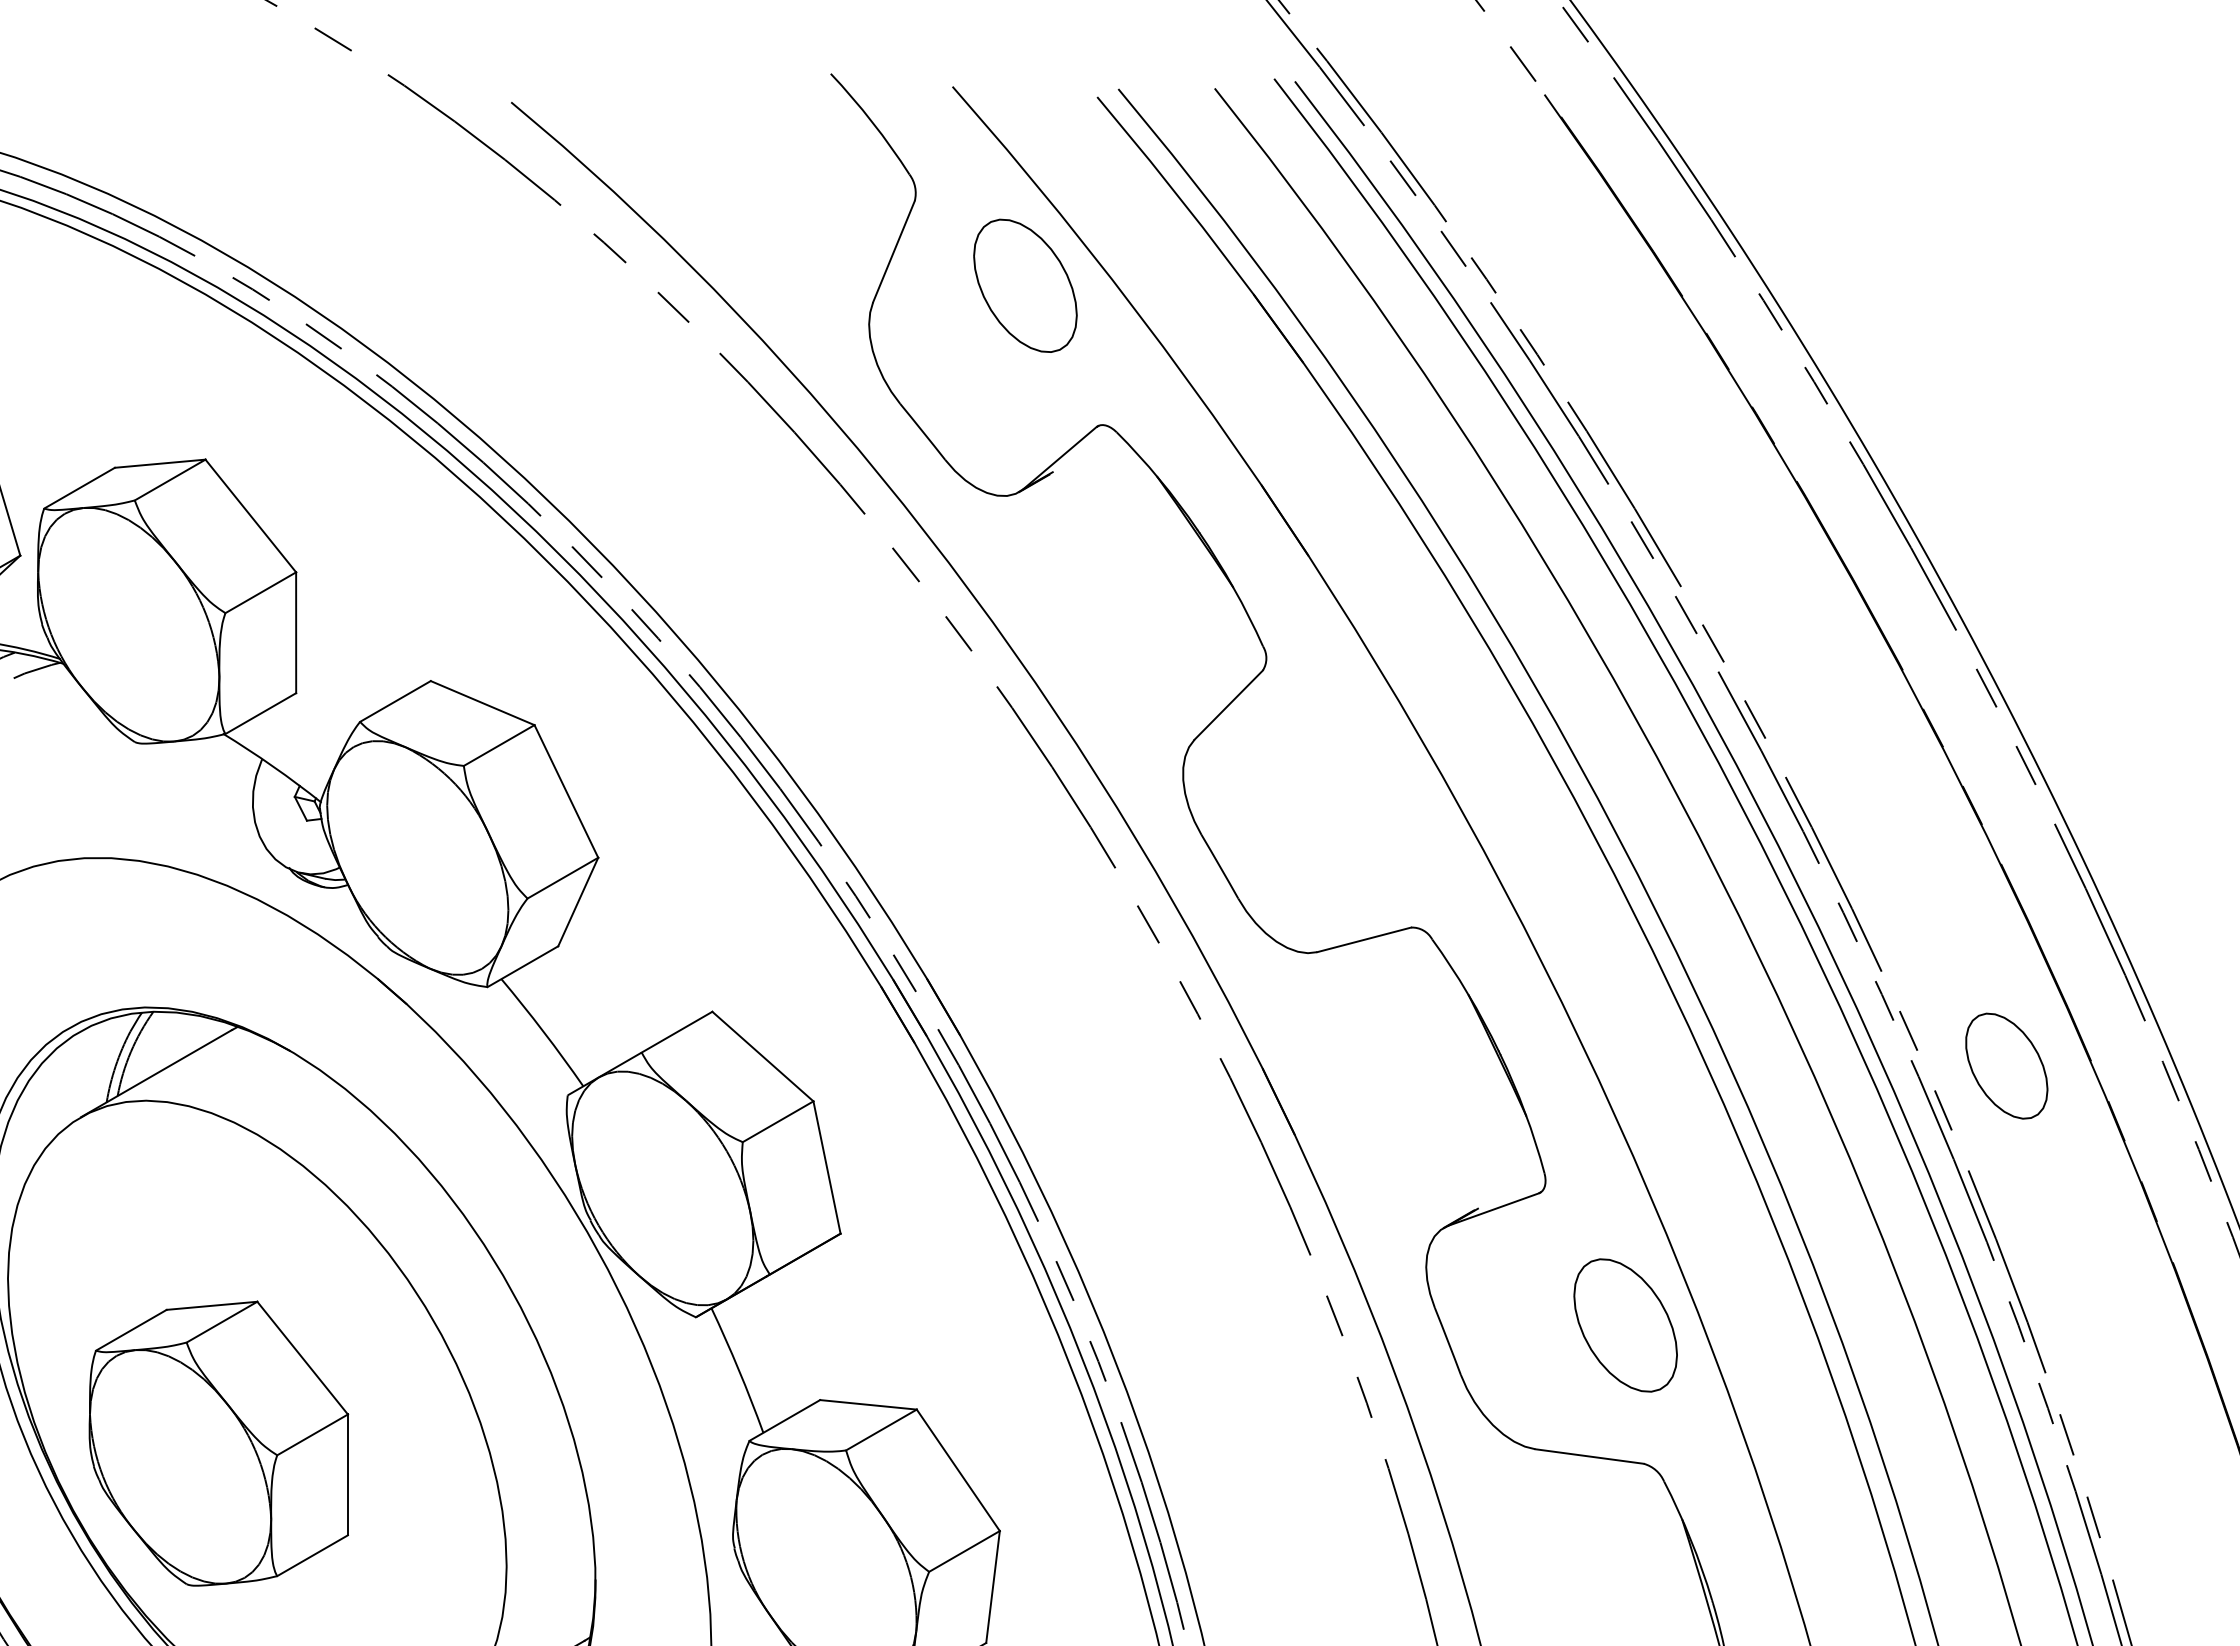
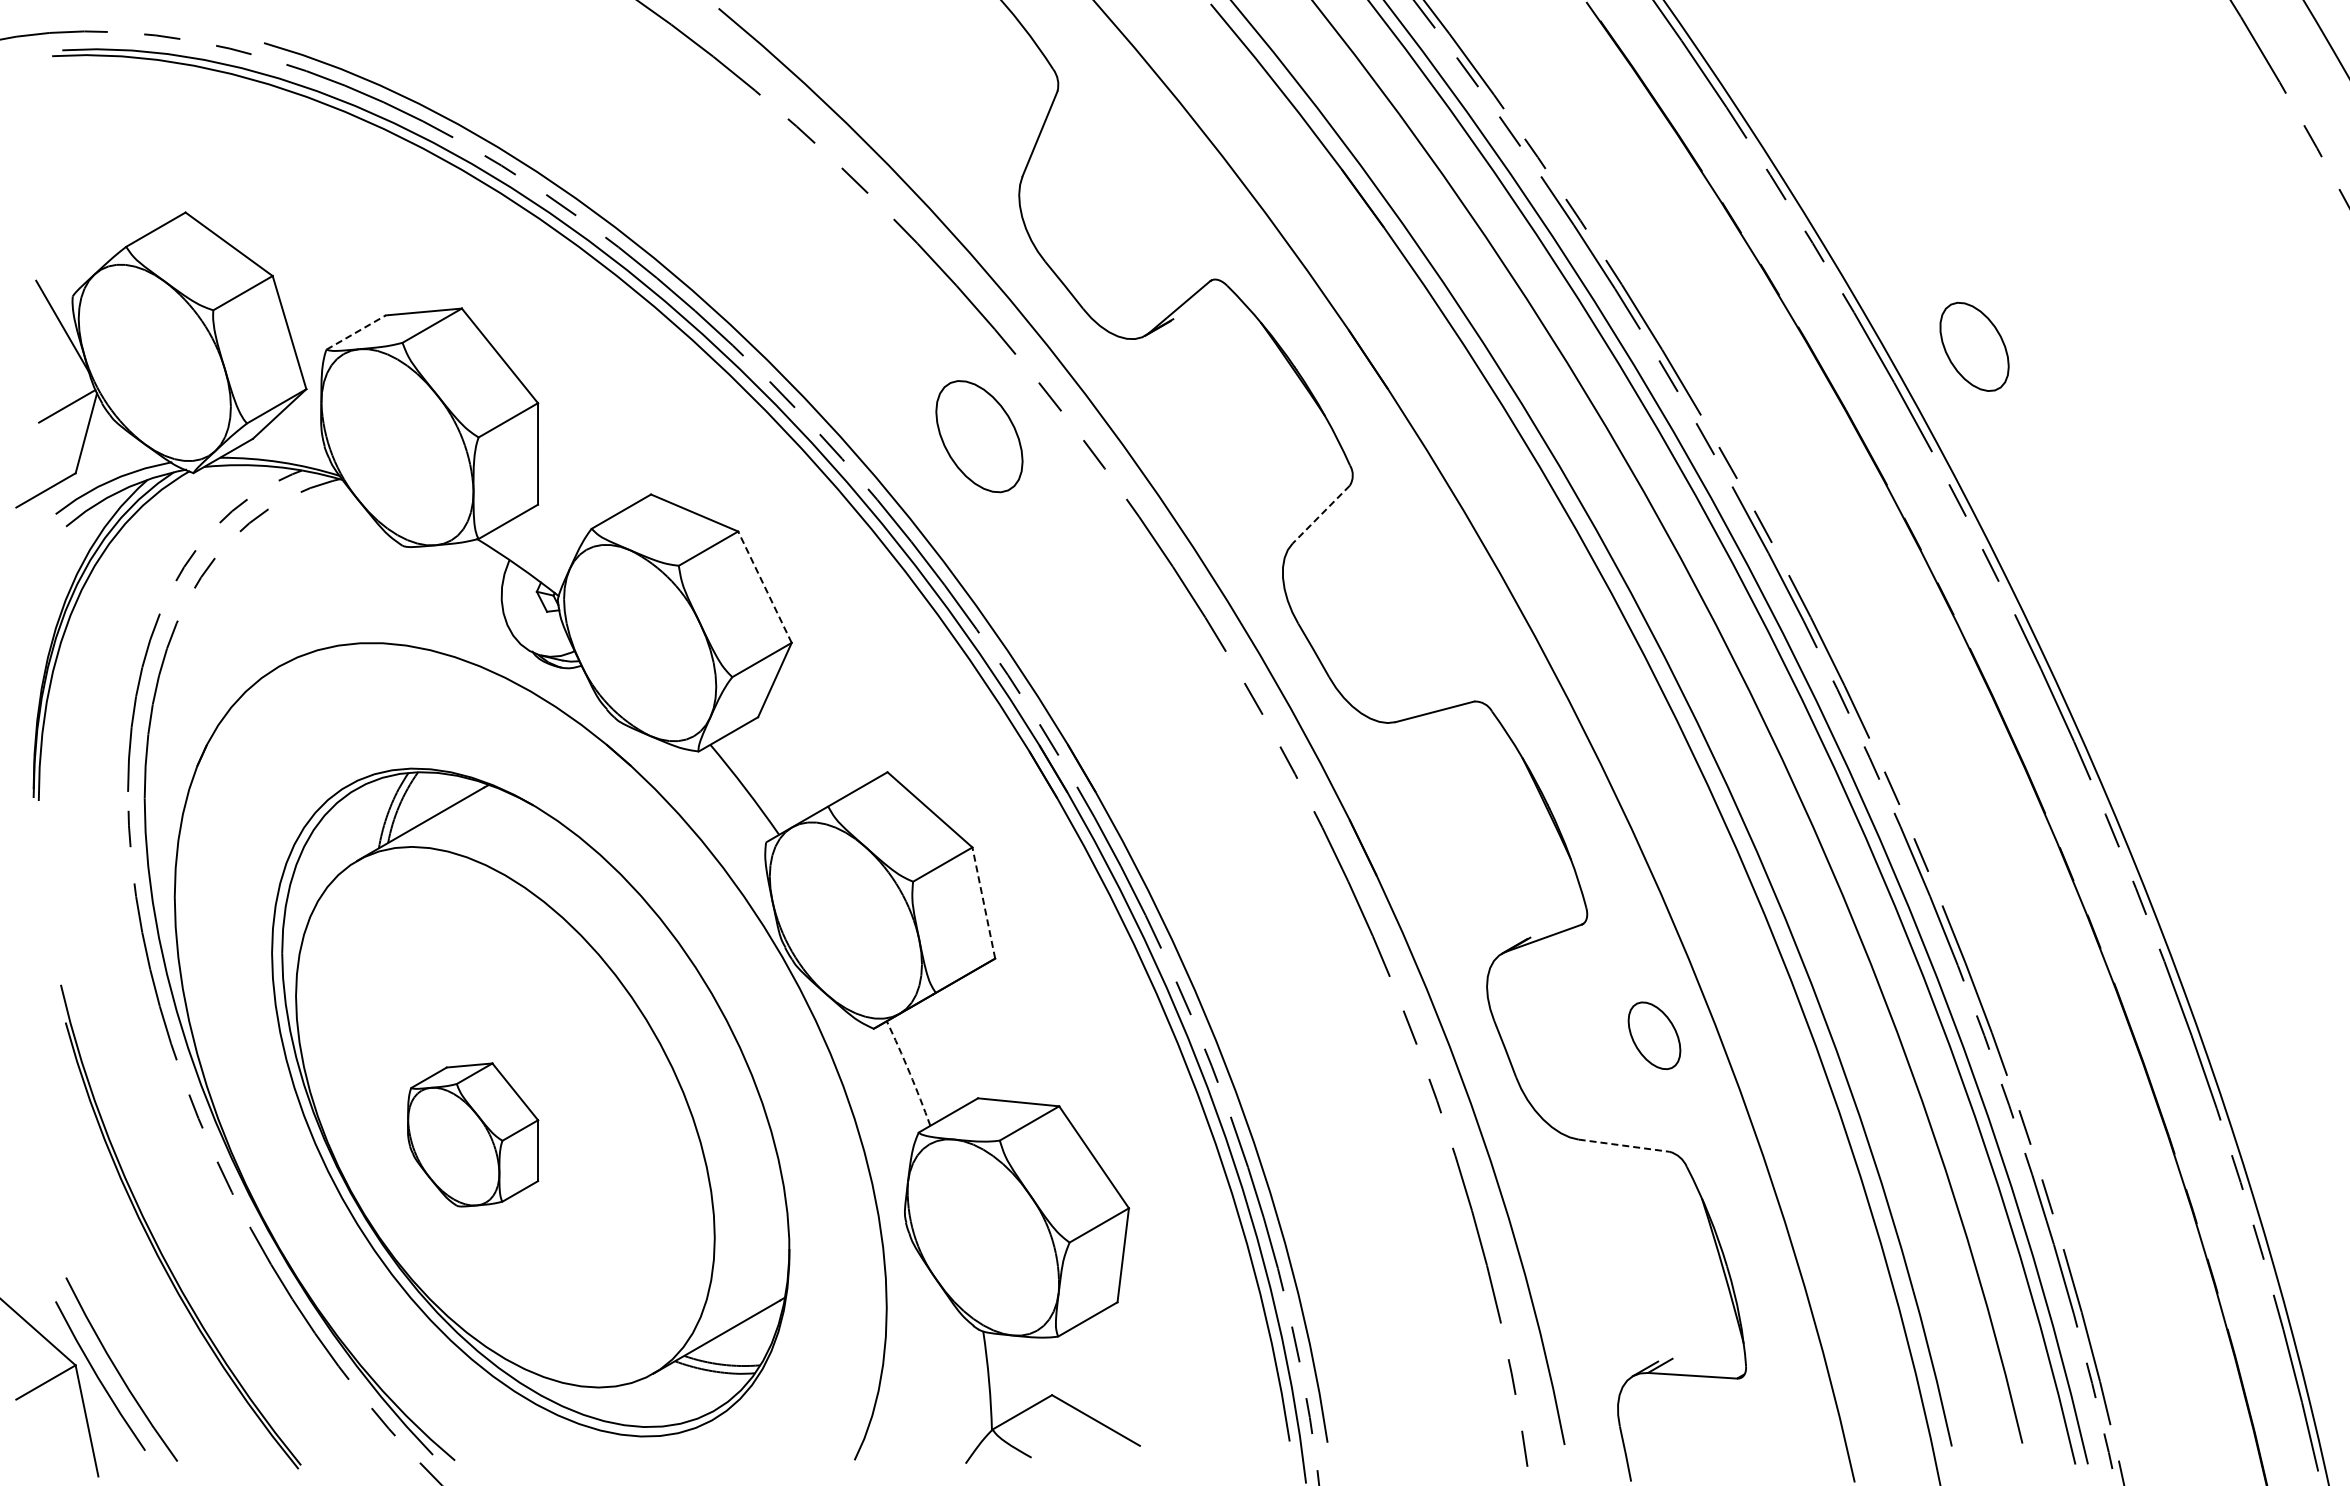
part: (1025, 285) -> (979, 436), moved
line: (80, 488) -> (356, 332), solid -> dashed
line: (1229, 704) -> (1321, 514), solid -> dashed
line: (565, 791) -> (764, 587), solid -> dashed
part: (2006, 1065) -> (1974, 346), moved
line: (826, 1168) -> (983, 903), solid -> dashed
part: (1625, 1325) -> (1654, 1035), size x0.6
arc: (738, 1370) -> (909, 1073), solid -> dashed
part: (218, 1443) -> (472, 1134), size x0.6
line: (1589, 1456) -> (1624, 1145), solid -> dashed

